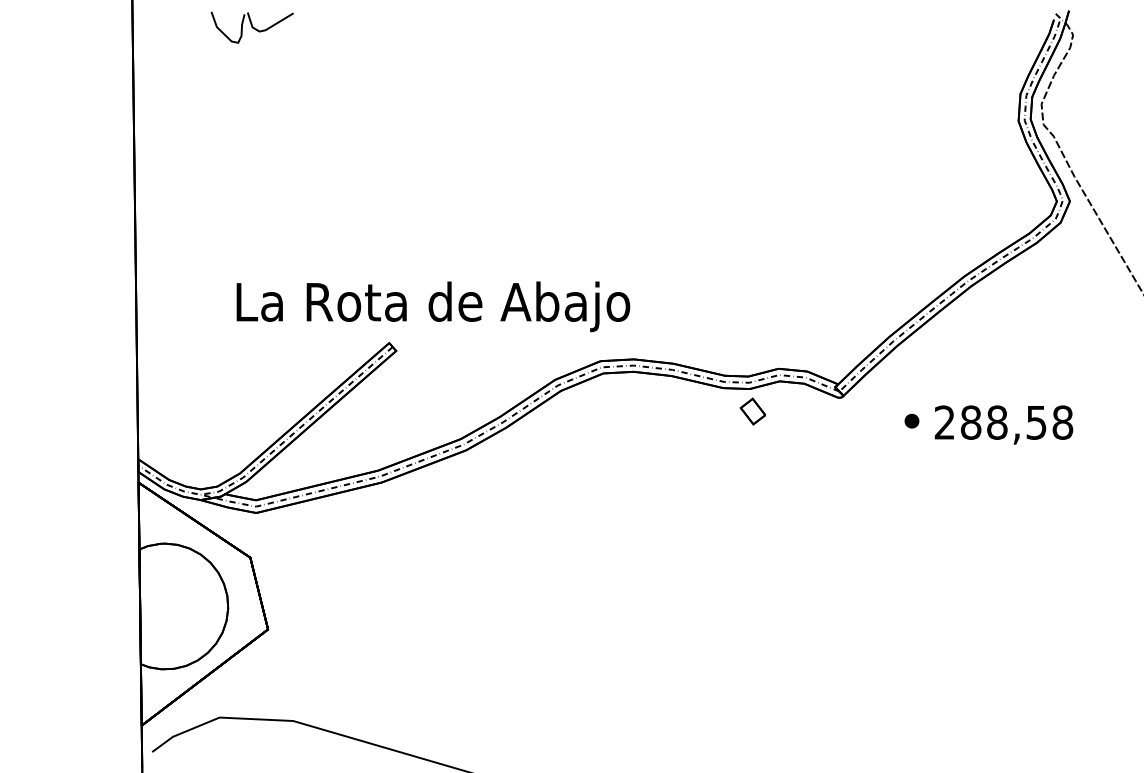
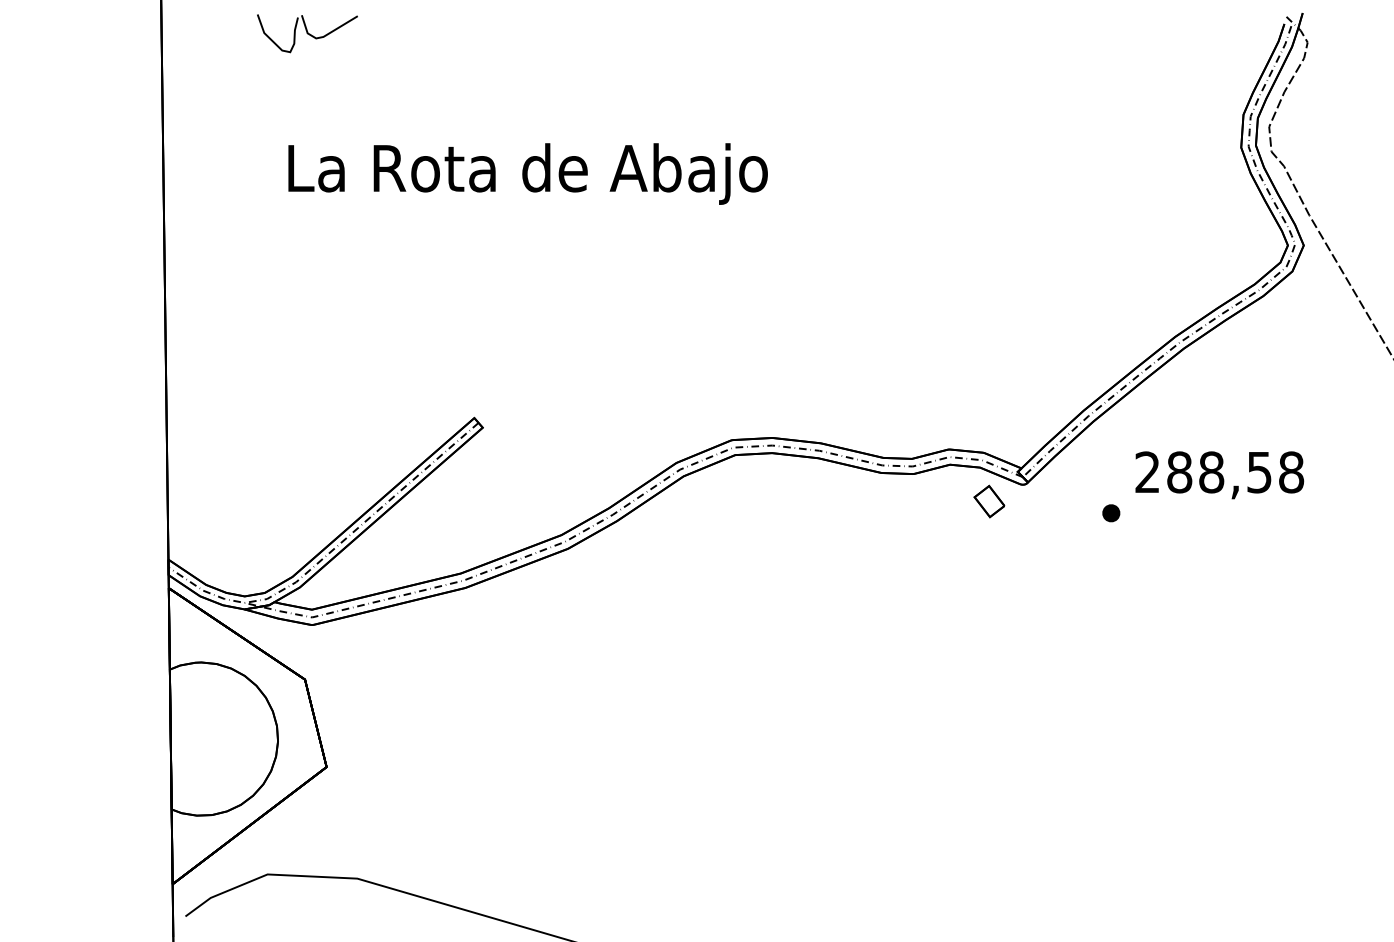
text: (433, 306) -> (528, 173), moved
part: (752, 411) -> (988, 501), moved
text: (1003, 424) -> (1219, 474), moved

